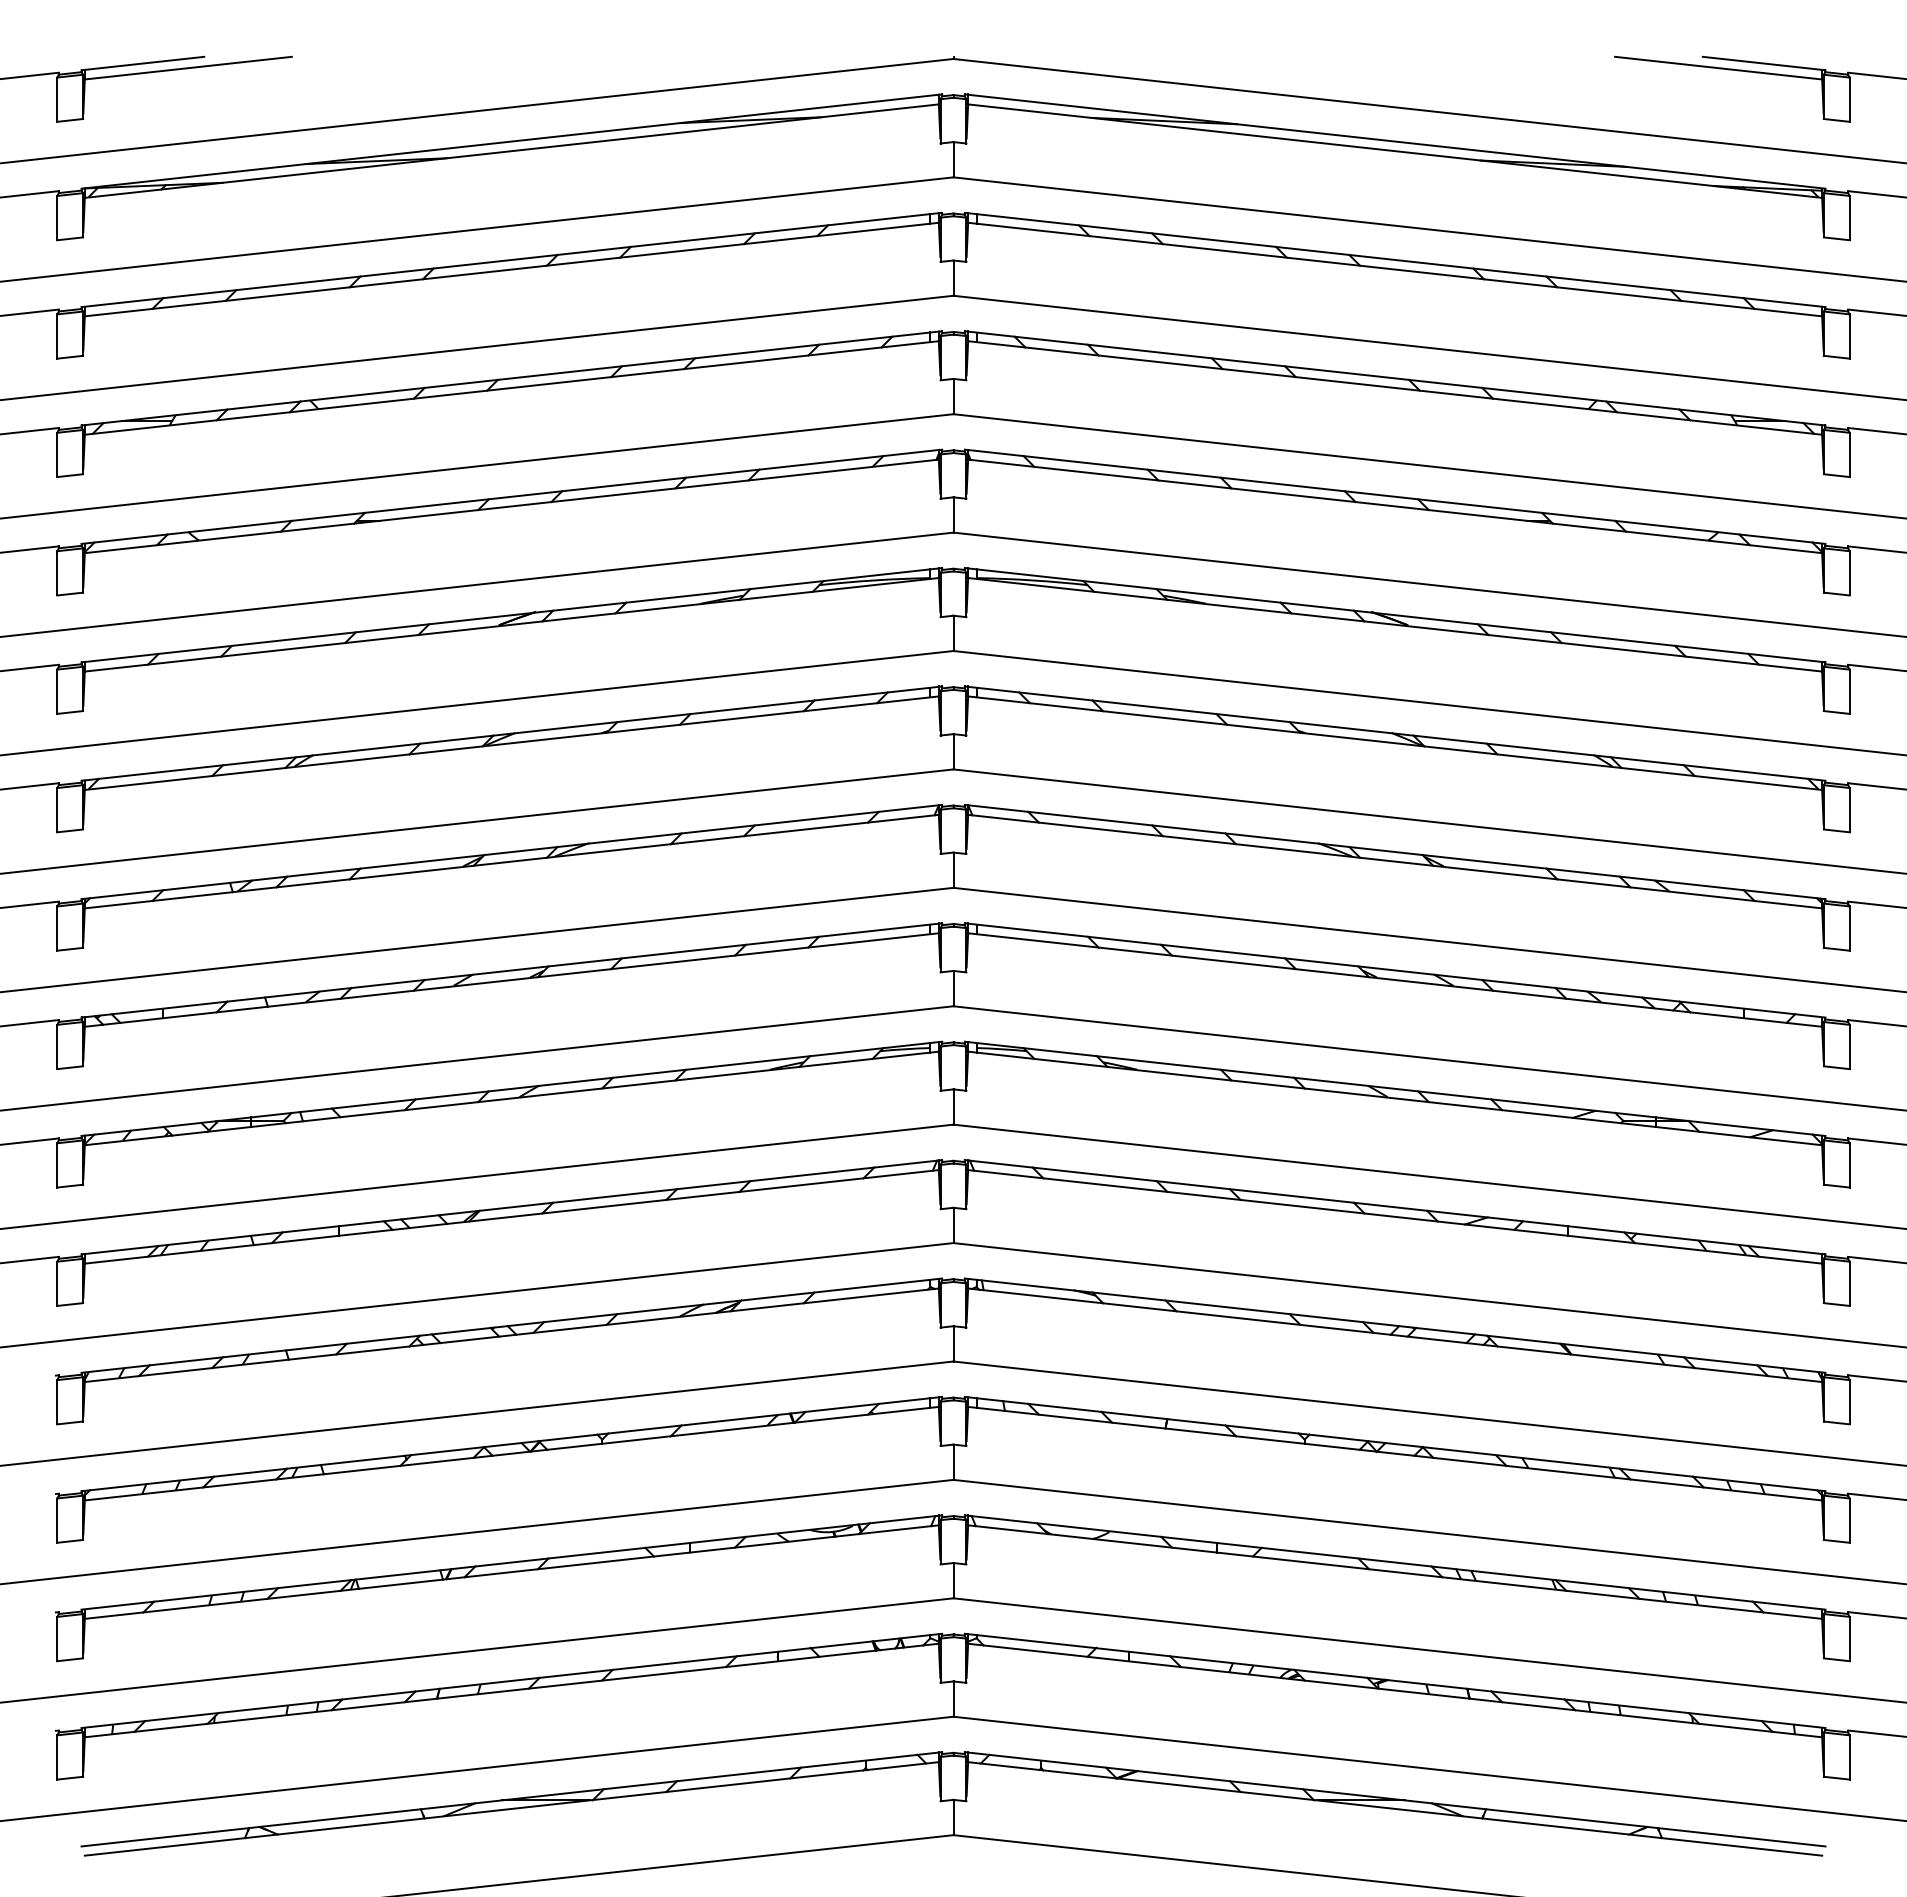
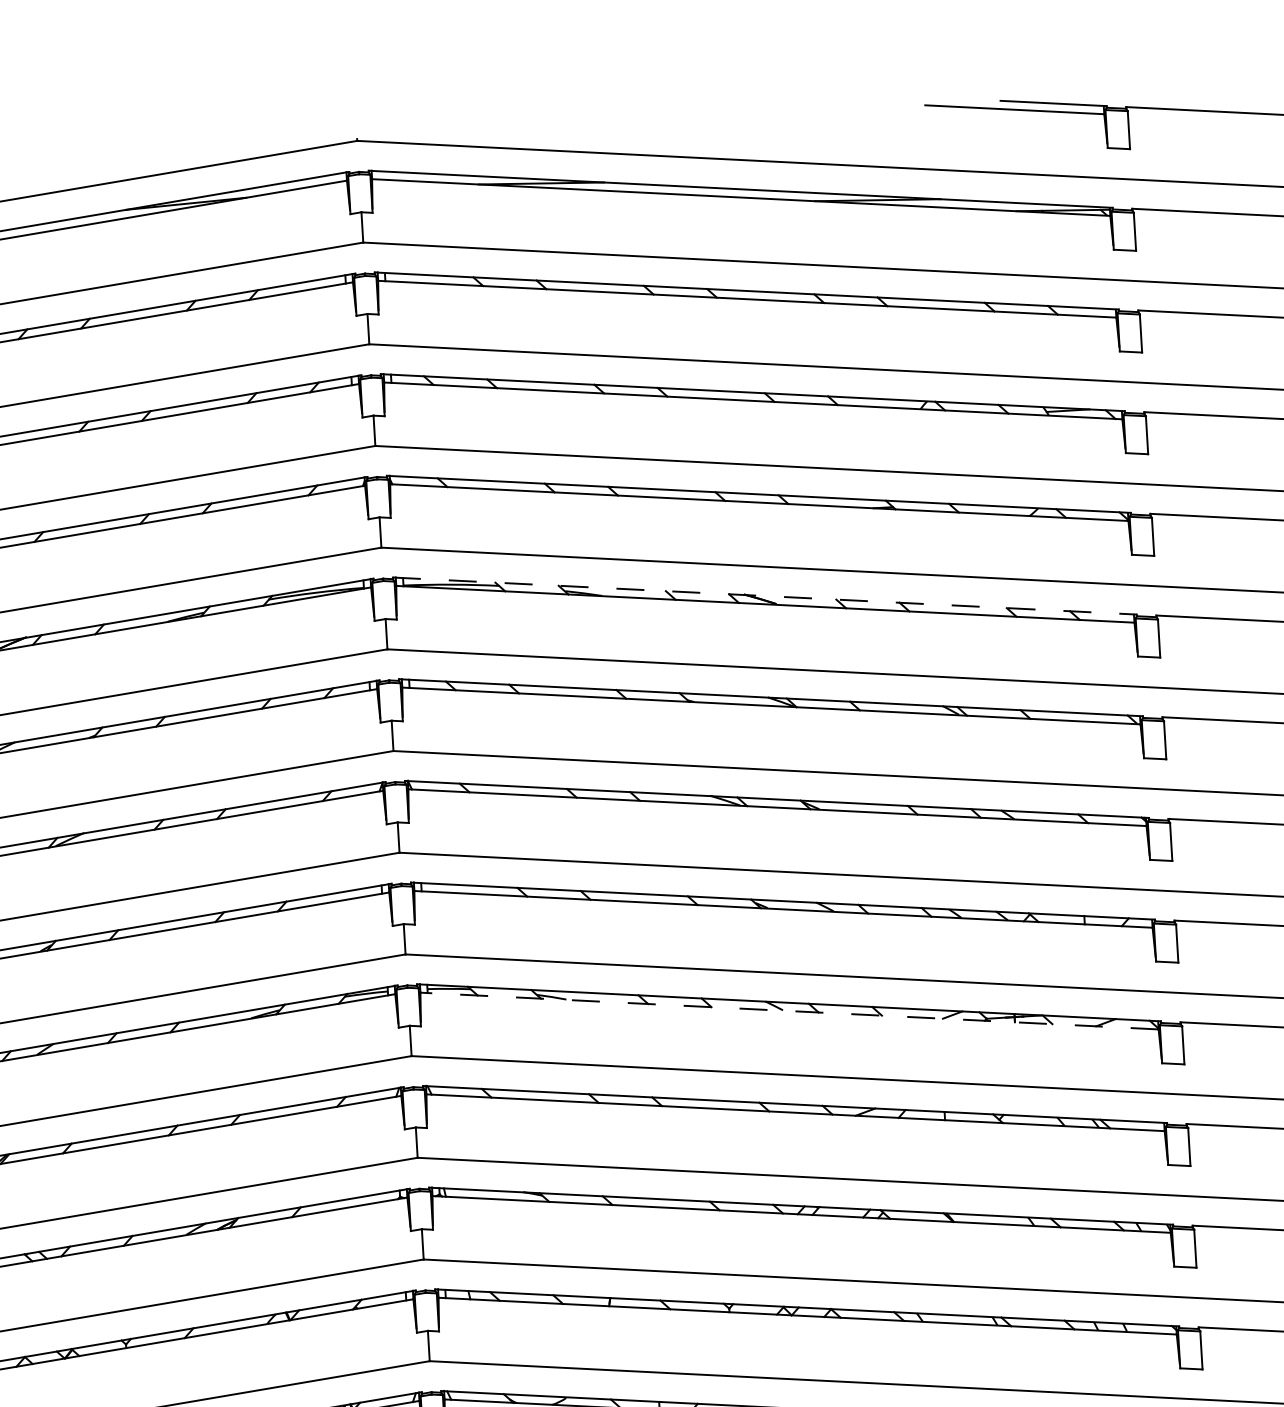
line: (1395, 615) -> (765, 596), solid -> dashed
line: (1395, 1098) -> (789, 1011), solid -> dashed

